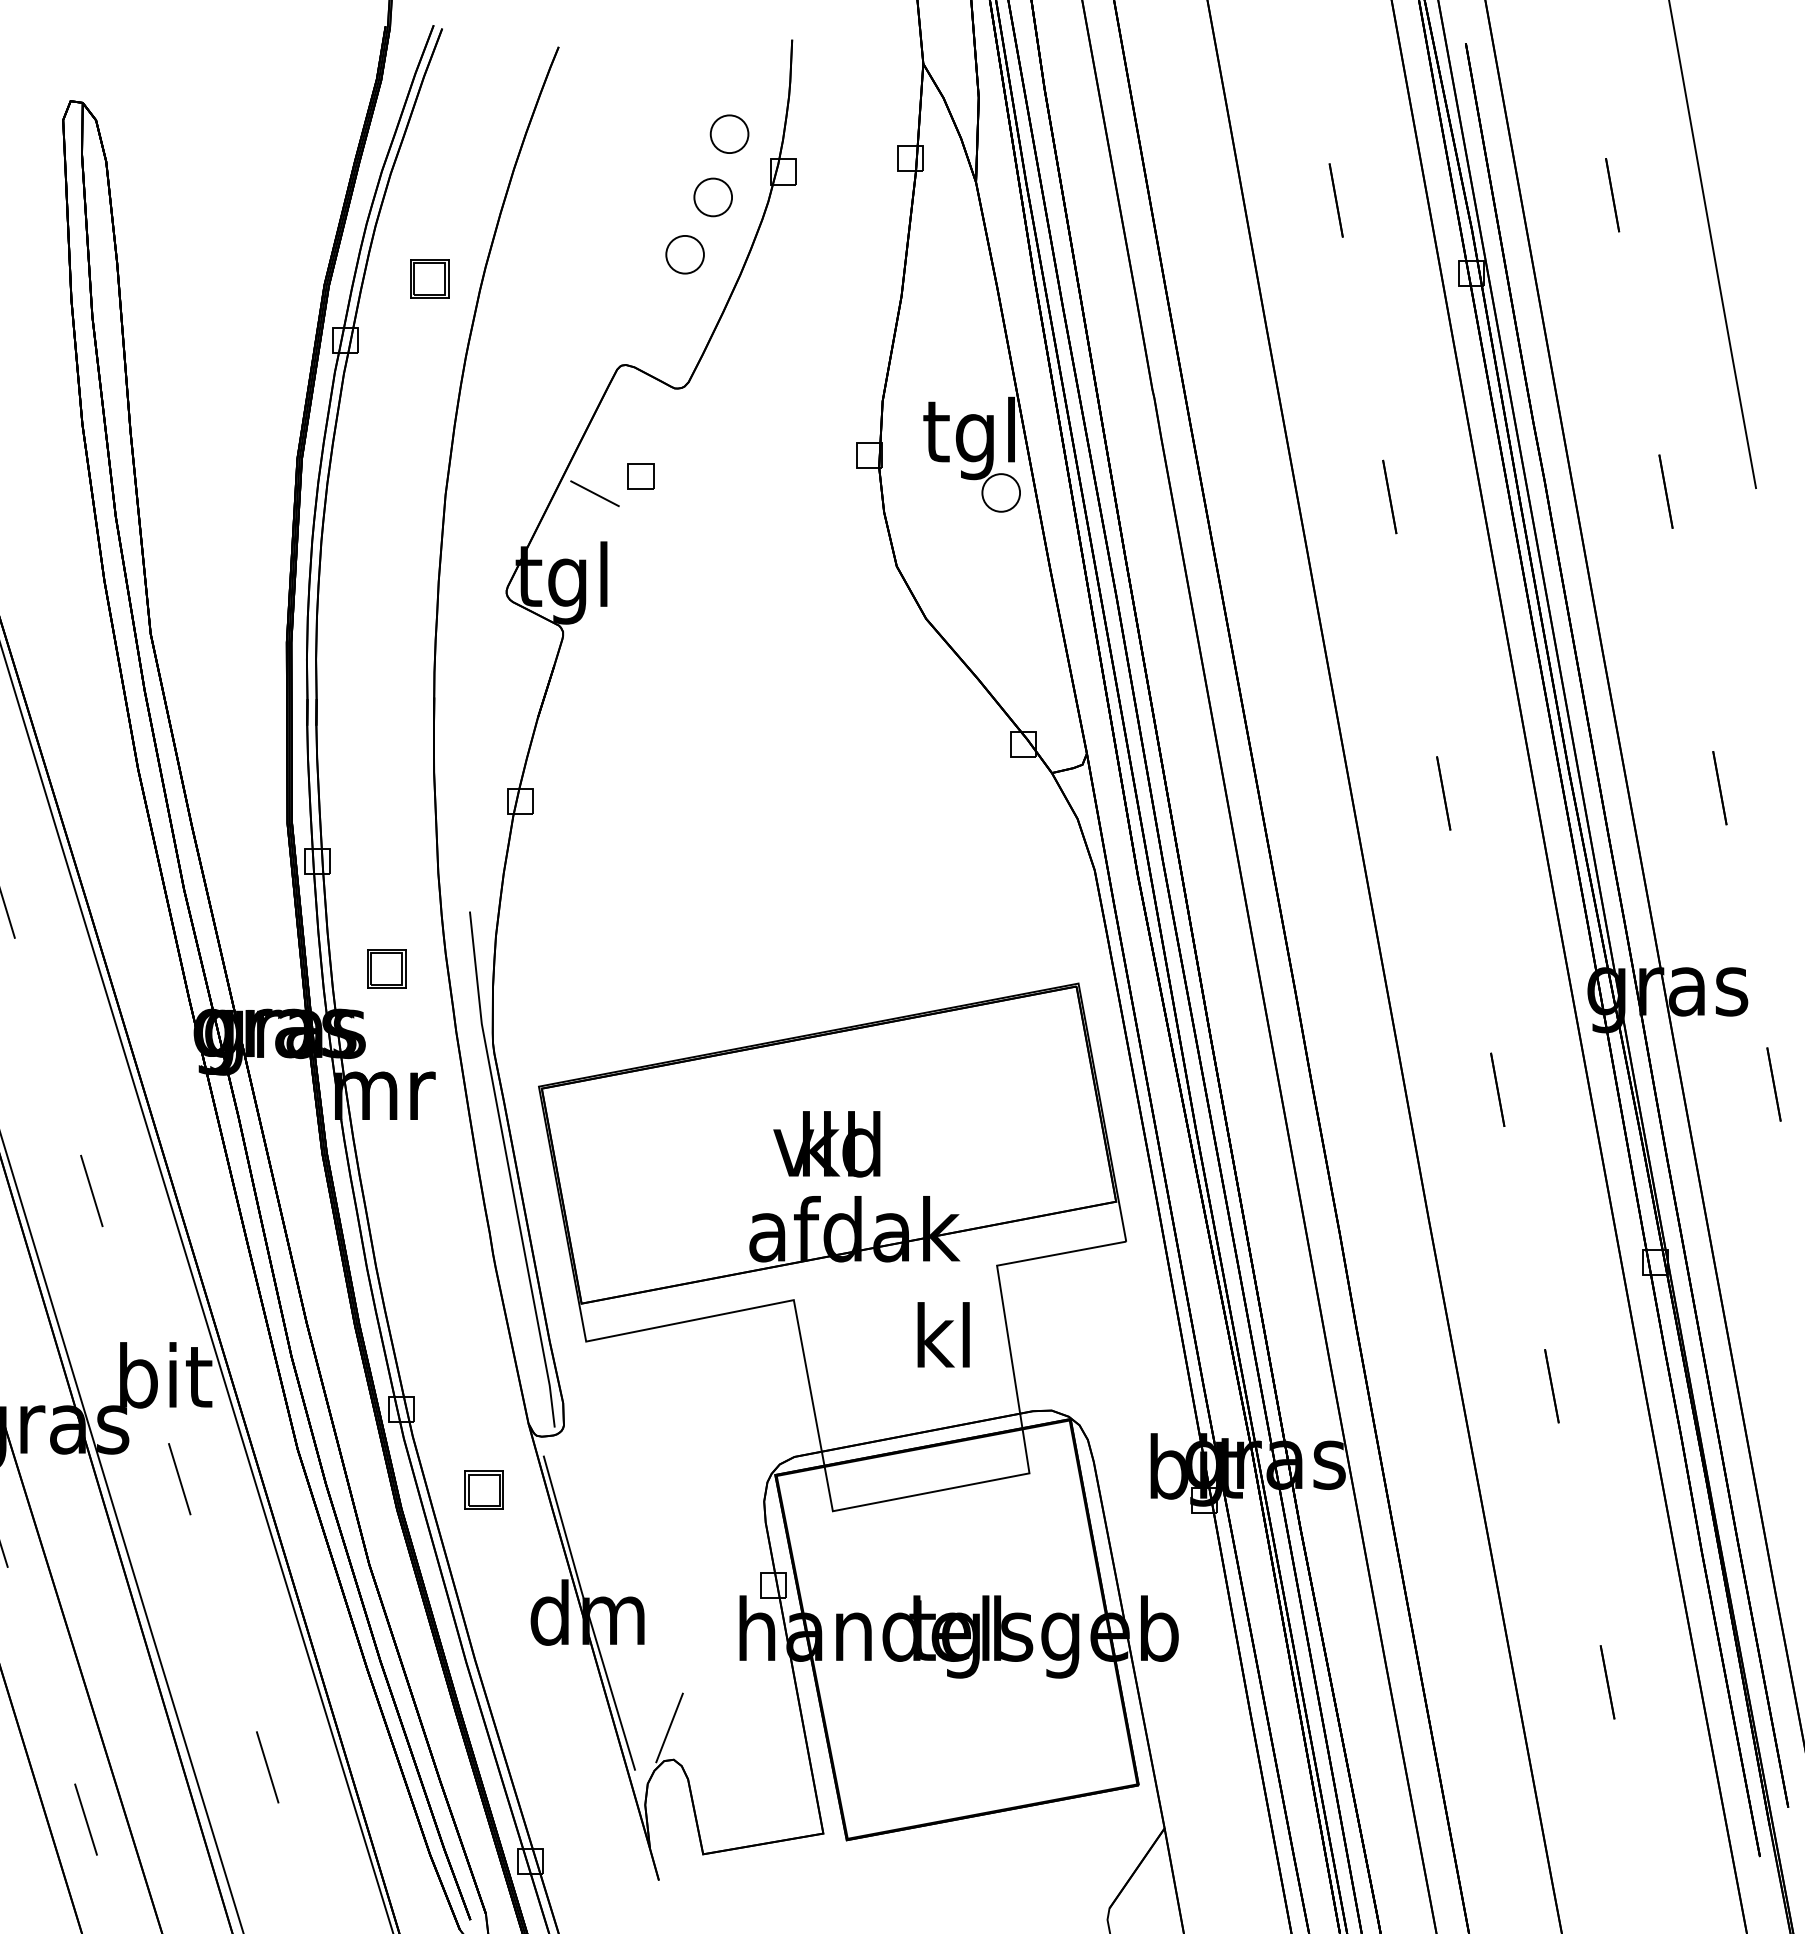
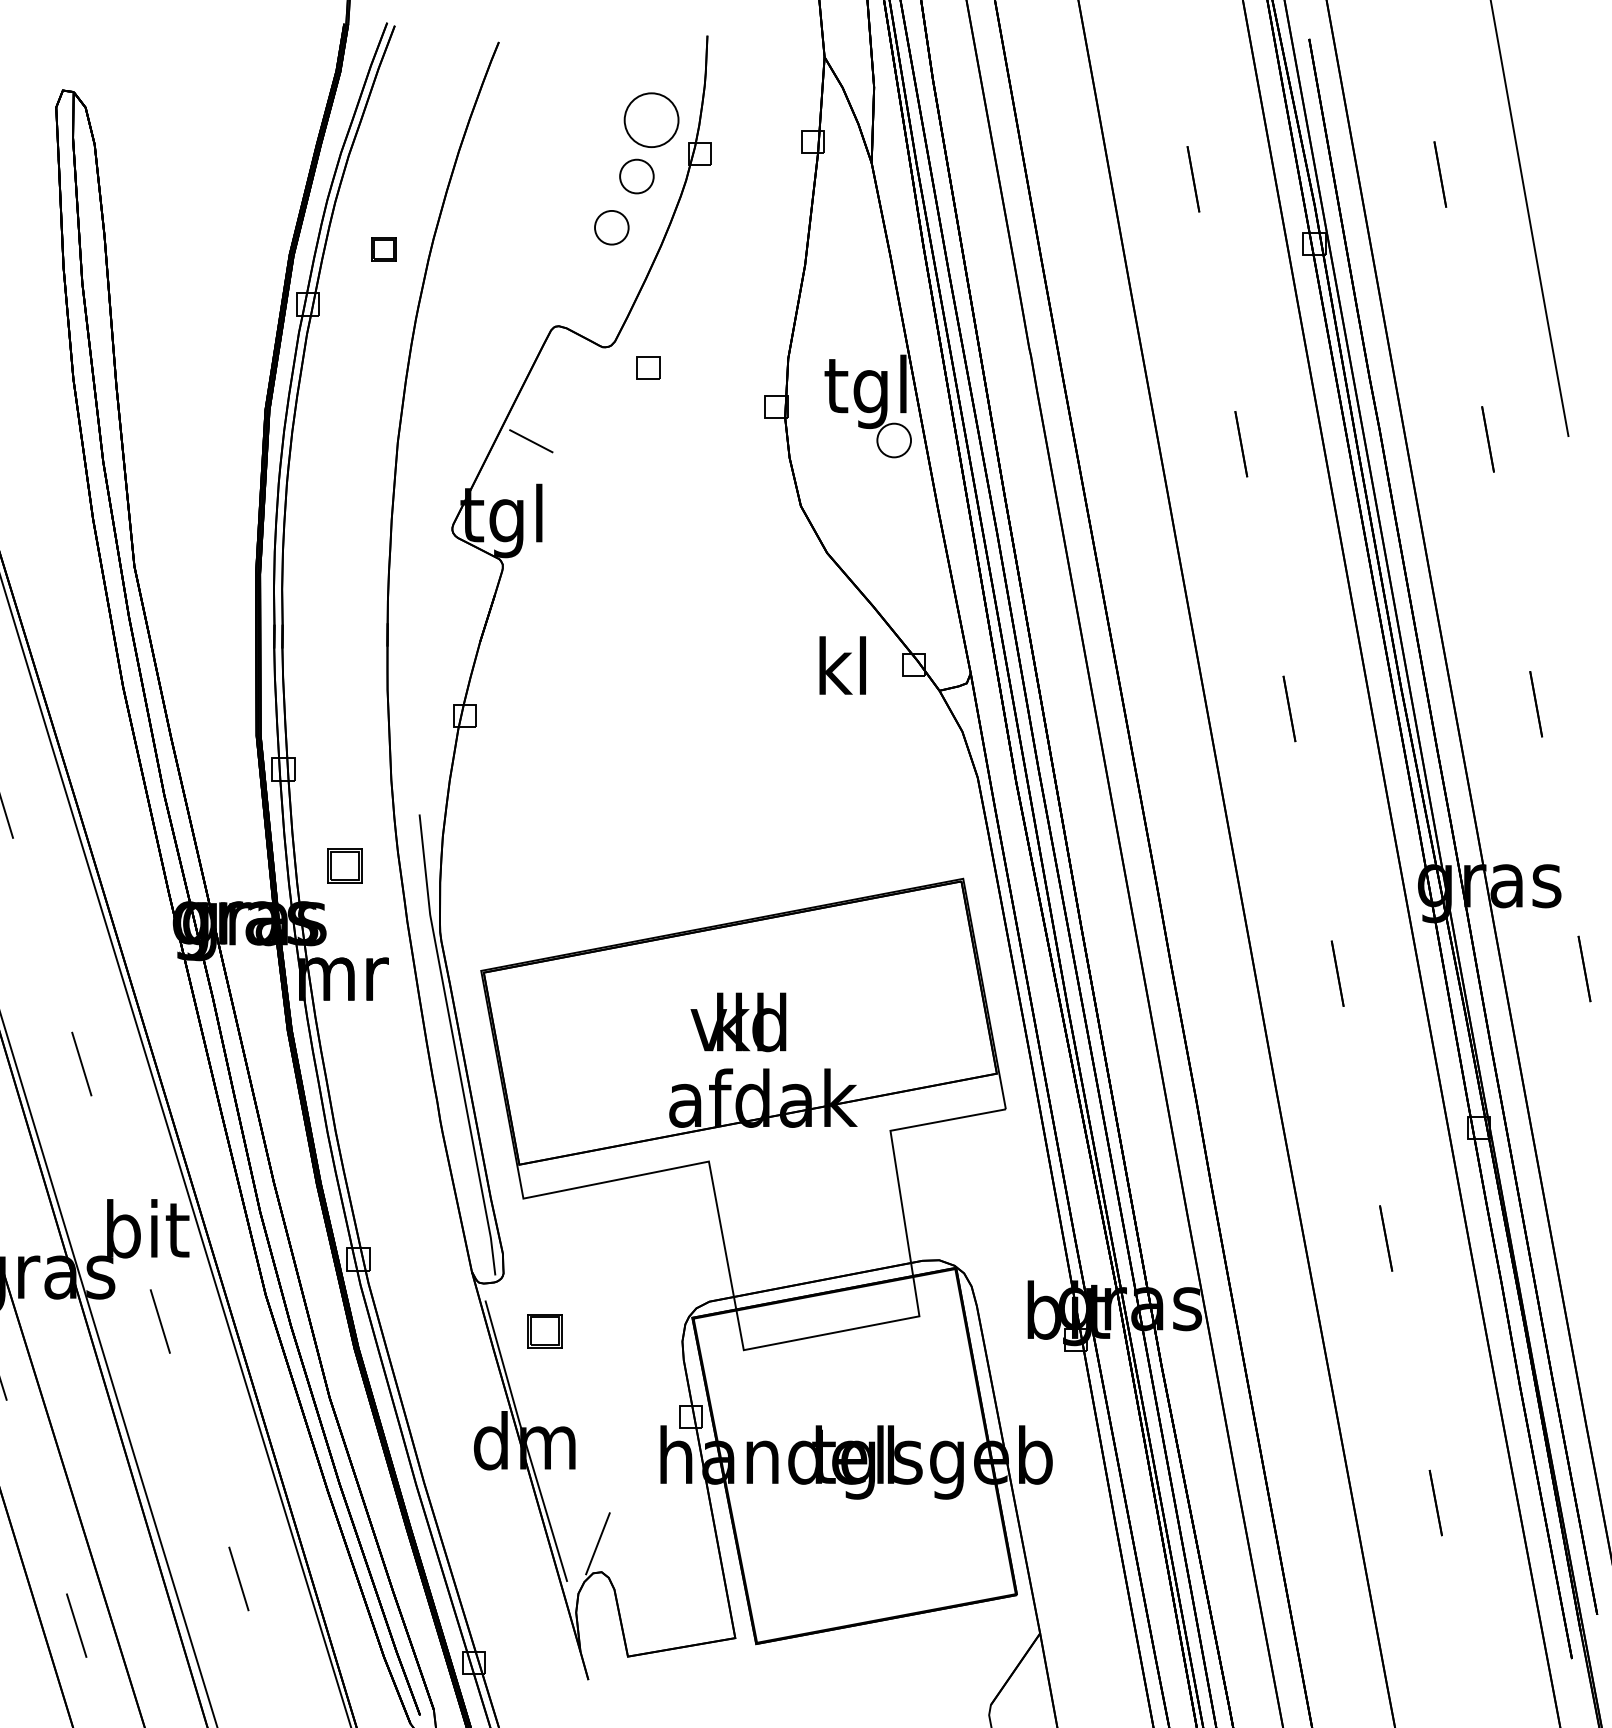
part: (729, 133) -> (651, 119), size x1.6
part: (429, 278) -> (383, 248), size x0.7
part: (640, 476) -> (647, 367), moved
text: (943, 1334) -> (842, 665), moved
part: (483, 1489) -> (544, 1330), moved

